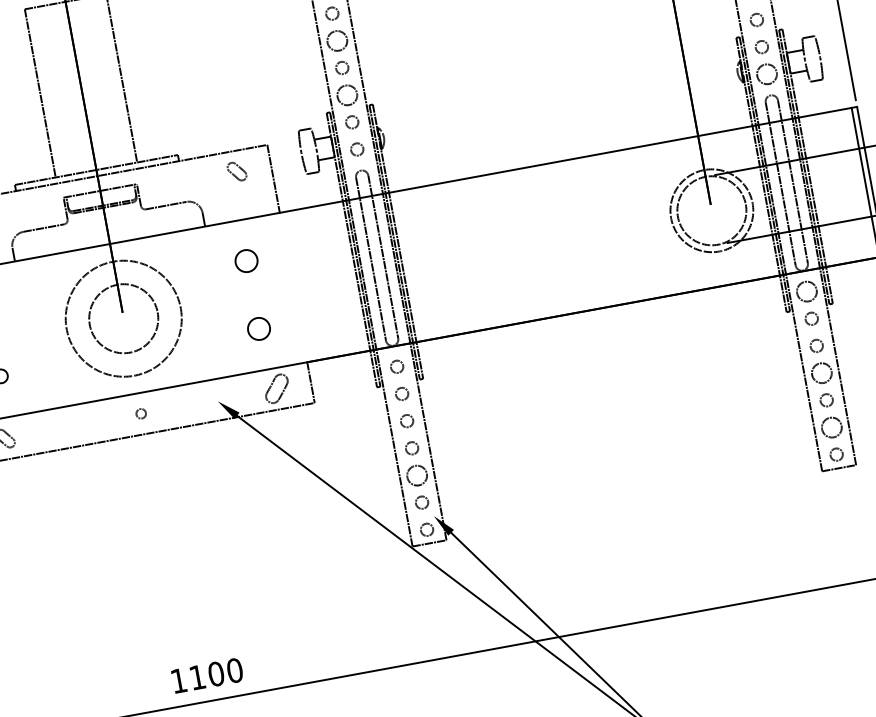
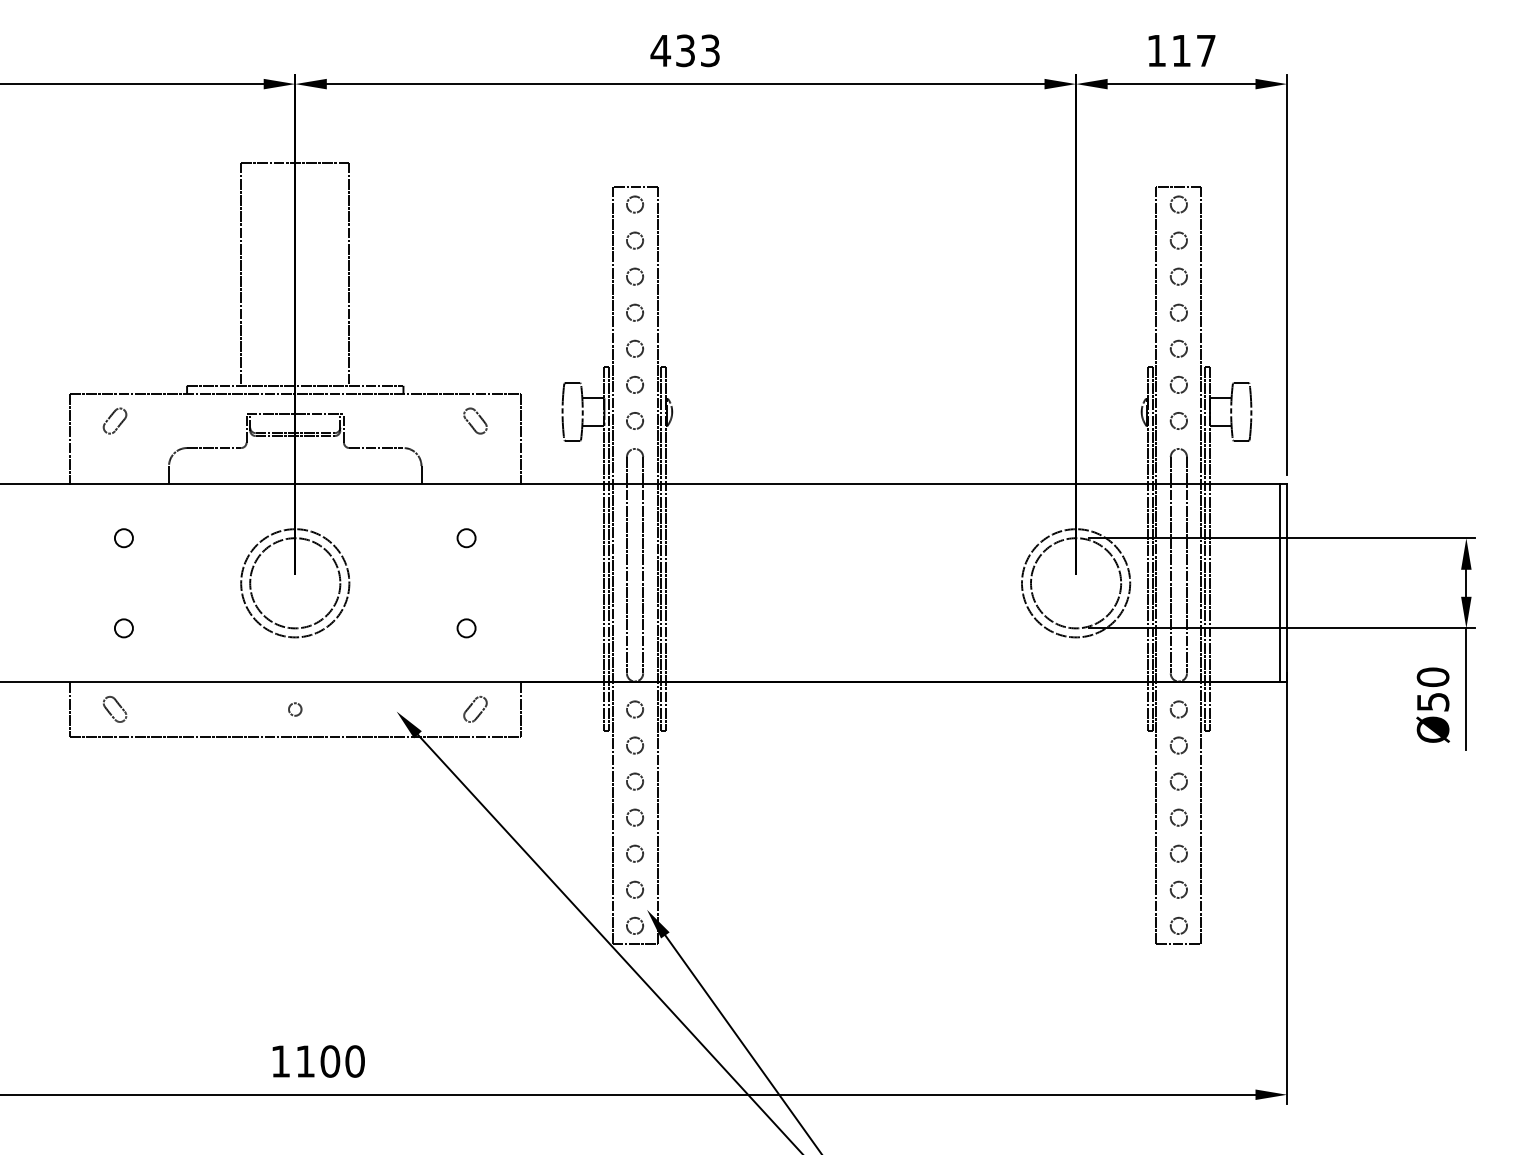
circle: (336, 40) -> (634, 276), size x0.62
circle: (766, 74) -> (1178, 420), size x0.62
circle: (346, 94) -> (634, 348), size x0.62
circle: (246, 261) -> (466, 538), size x0.62
circle: (806, 291) -> (1178, 709), size x0.62
circle: (123, 318) -> (295, 583), size x0.71
circle: (258, 329) -> (466, 628), size x0.62
circle: (821, 373) -> (1178, 817), size x0.62
part: (276, 388) -> (475, 709), size x0.71
circle: (831, 427) -> (1178, 889), size x0.62
circle: (416, 475) -> (634, 853), size x0.62

